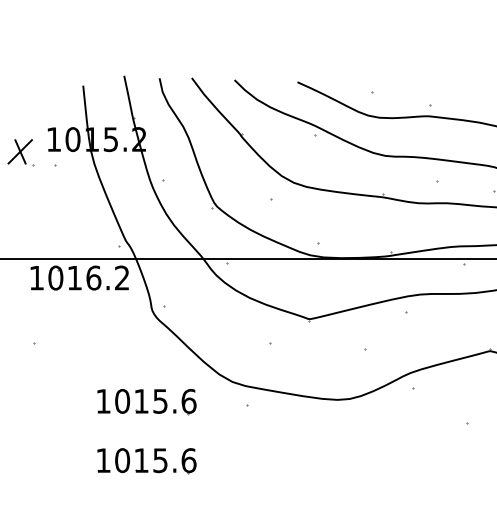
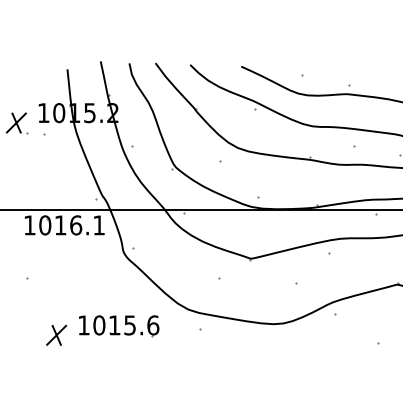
text: (121, 278) -> (98, 225), 1016.2 -> 1016.1
part: (69, 412) -> (56, 334), added
part: (147, 461) -> (119, 374), removed

